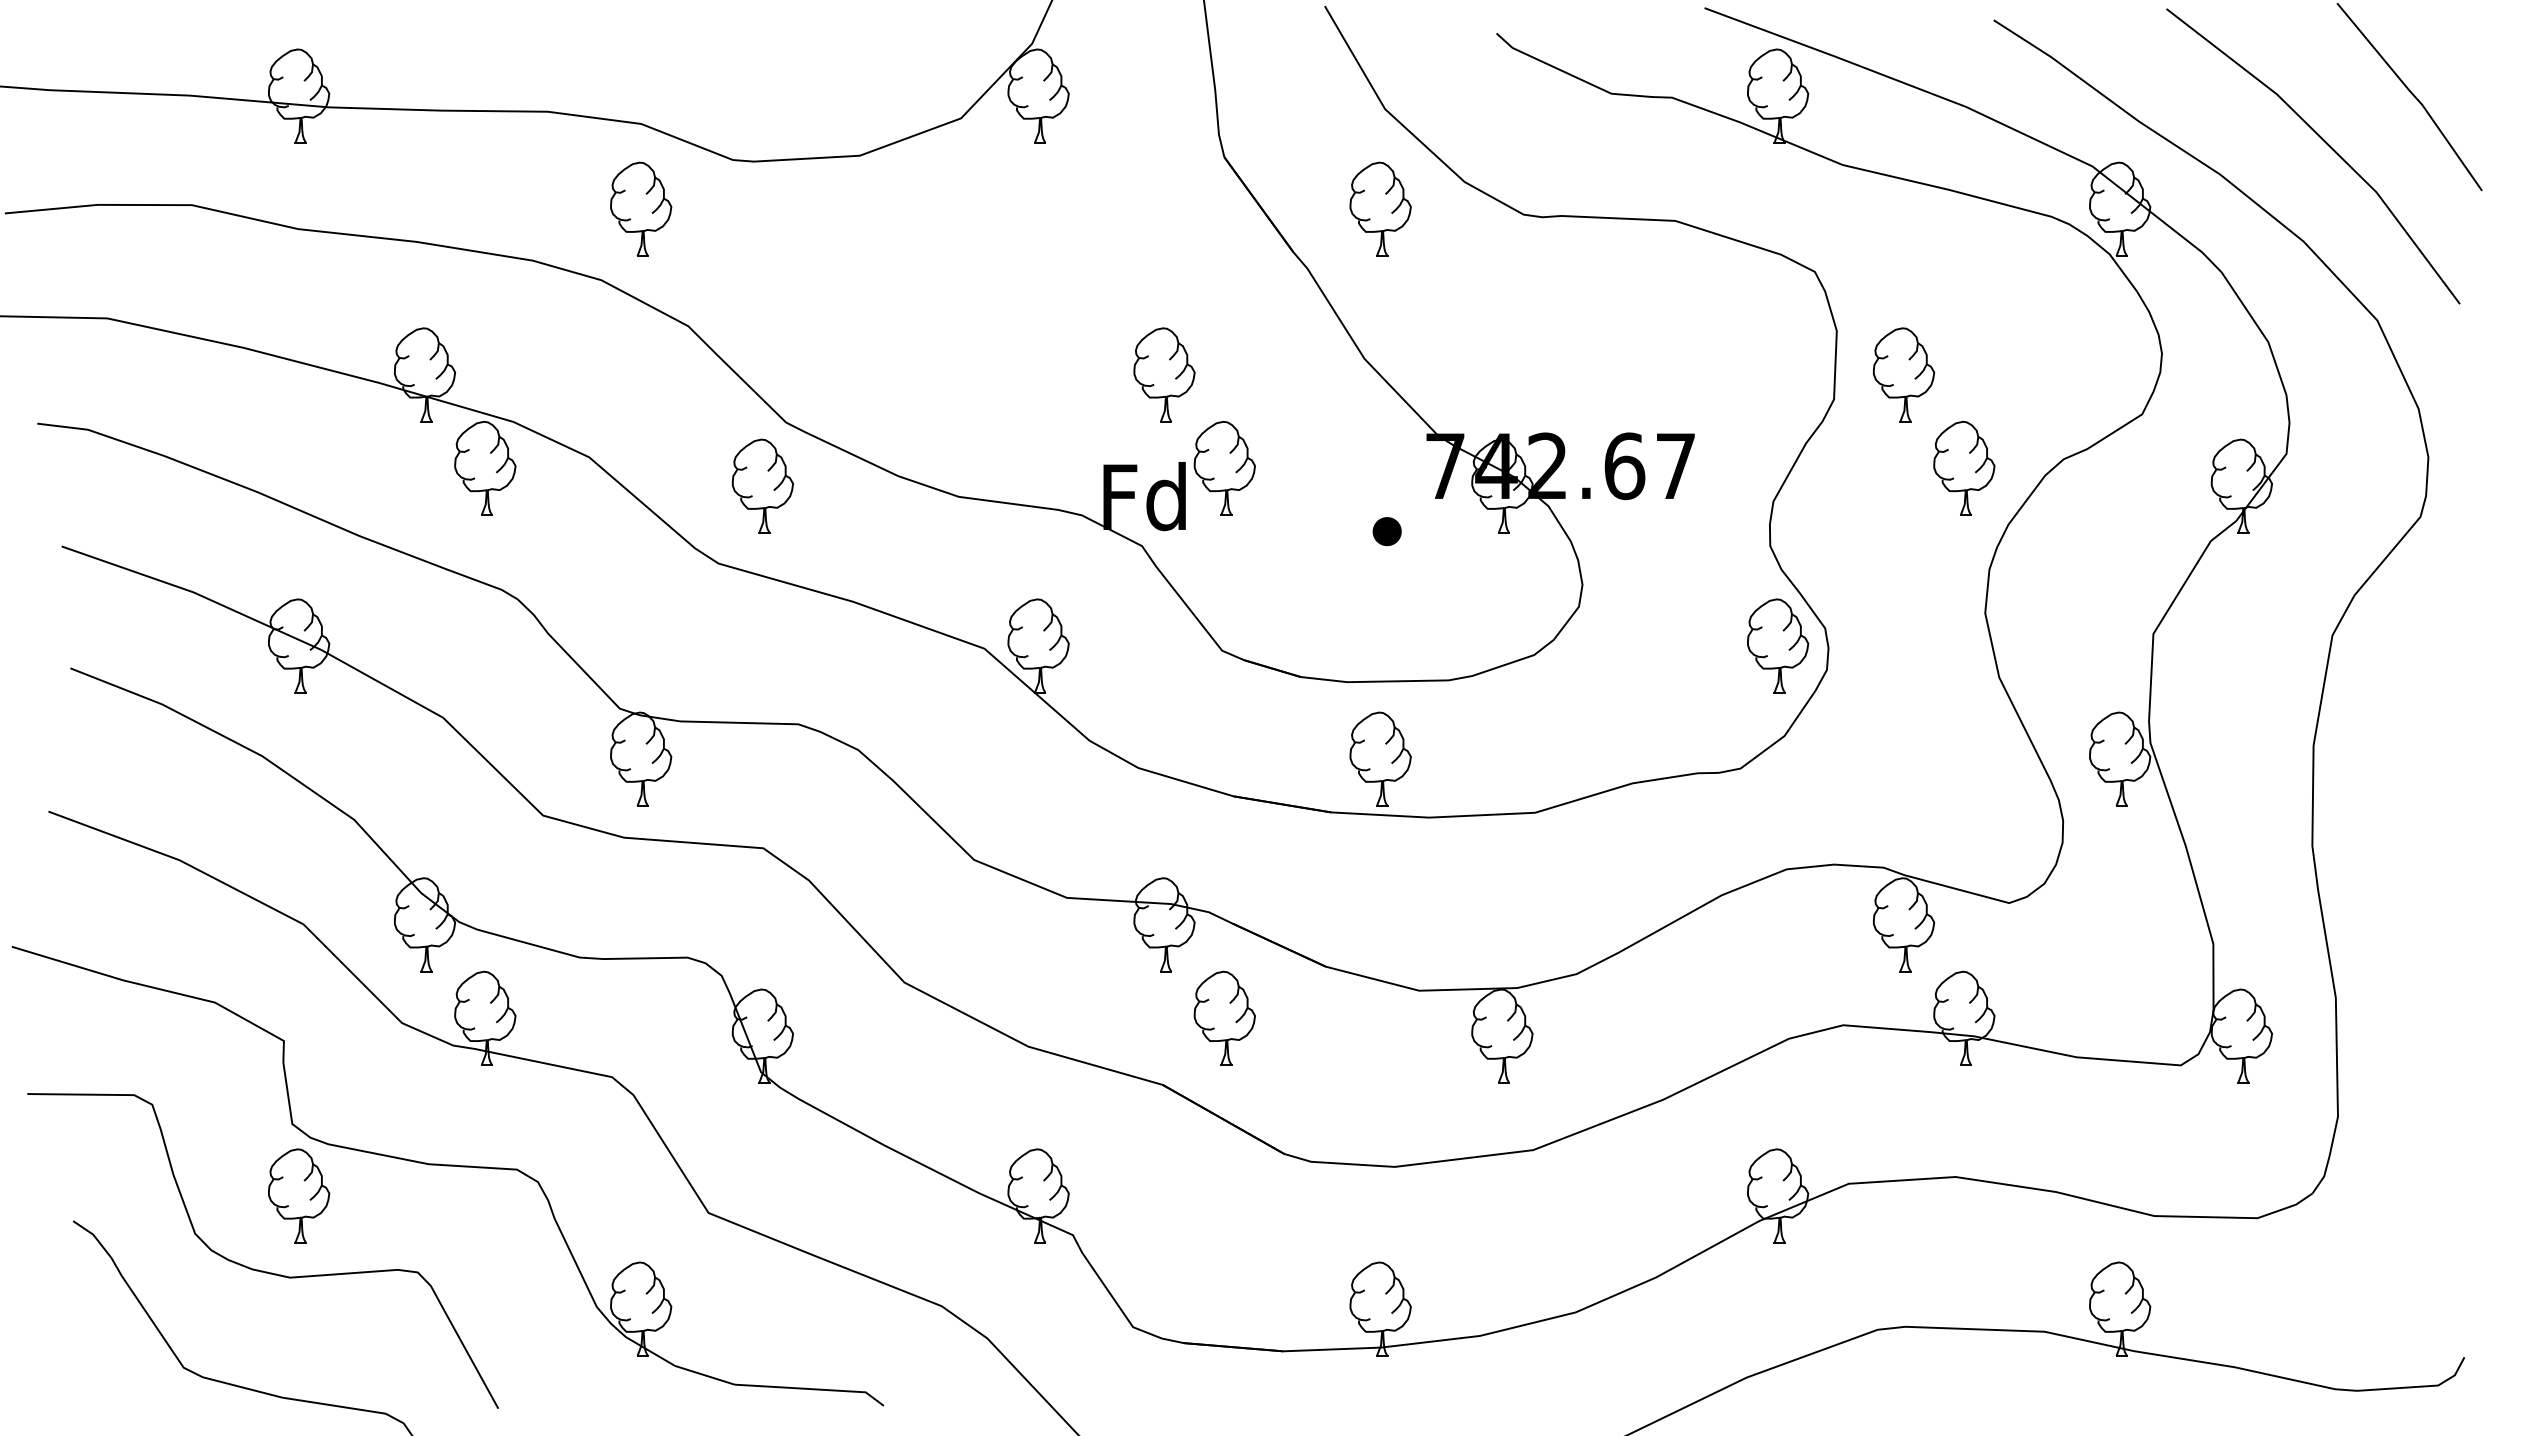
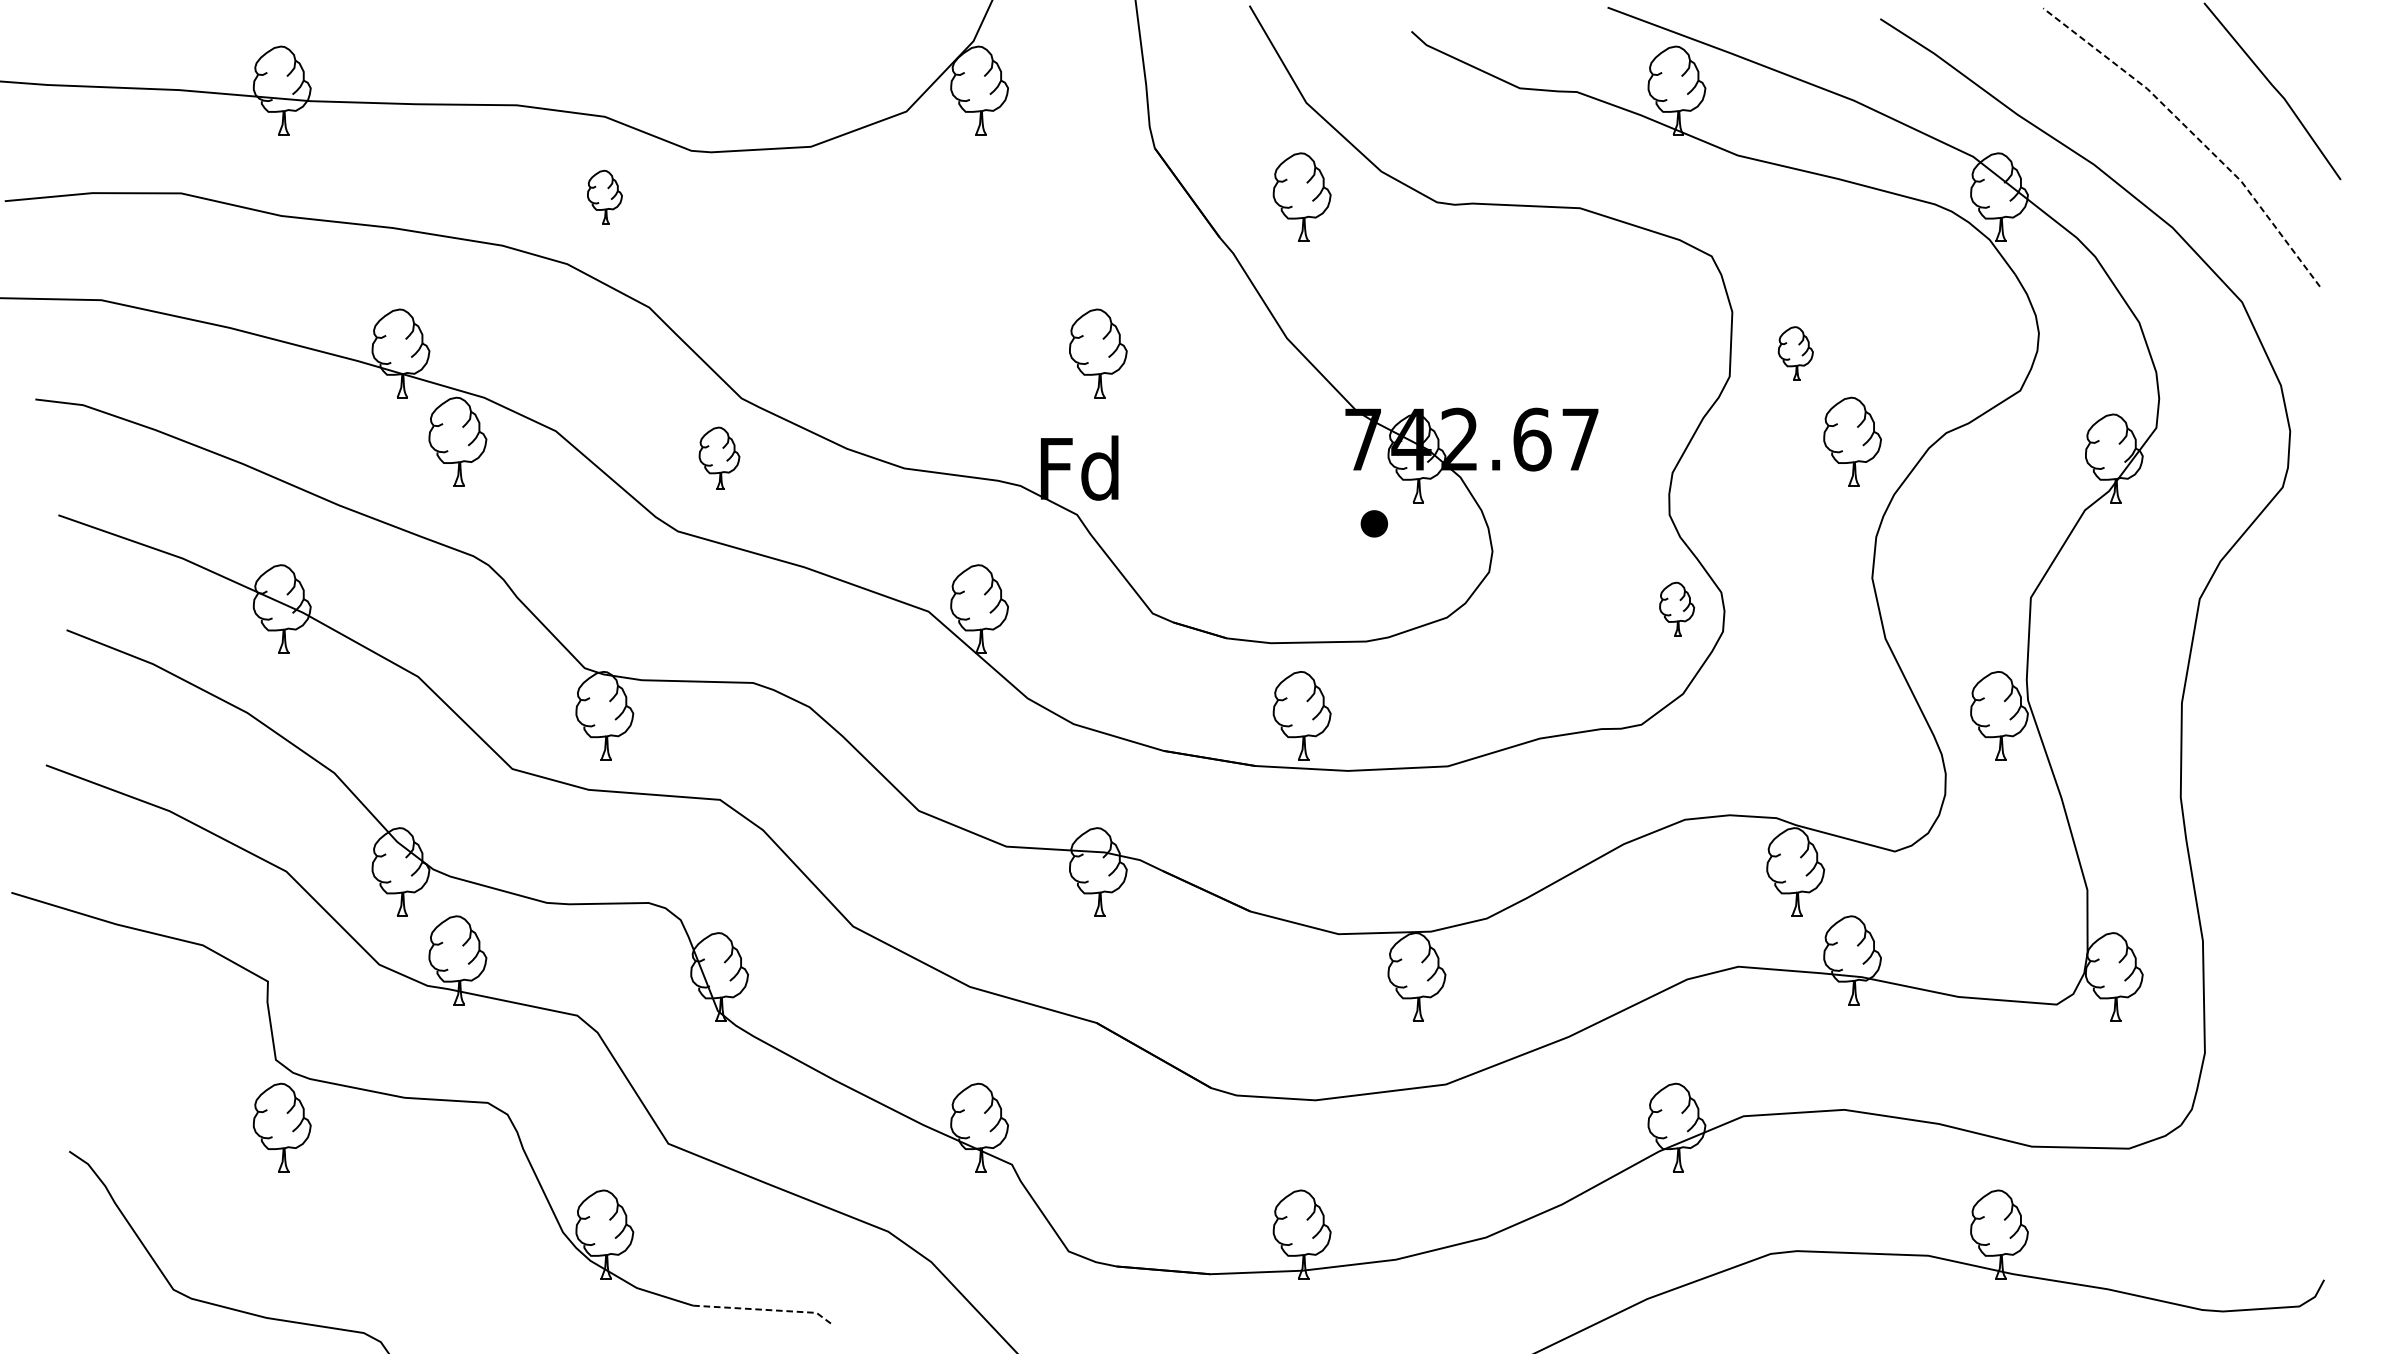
line: (2326, 143) -> (2194, 135), solid -> dashed
part: (641, 208) -> (605, 196), size x0.6
part: (1904, 374) -> (1796, 353), size x0.6
part: (1224, 467) -> (1154, 440), removed
part: (762, 485) -> (719, 457), size x0.7
part: (1386, 531) -> (1373, 523), moved
part: (1778, 645) -> (1677, 608), size x0.6
part: (1224, 1017) -> (1154, 959), removed
curve: (258, 1269) -> (243, 1197), removed
line: (812, 1389) -> (766, 1310), solid -> dashed

